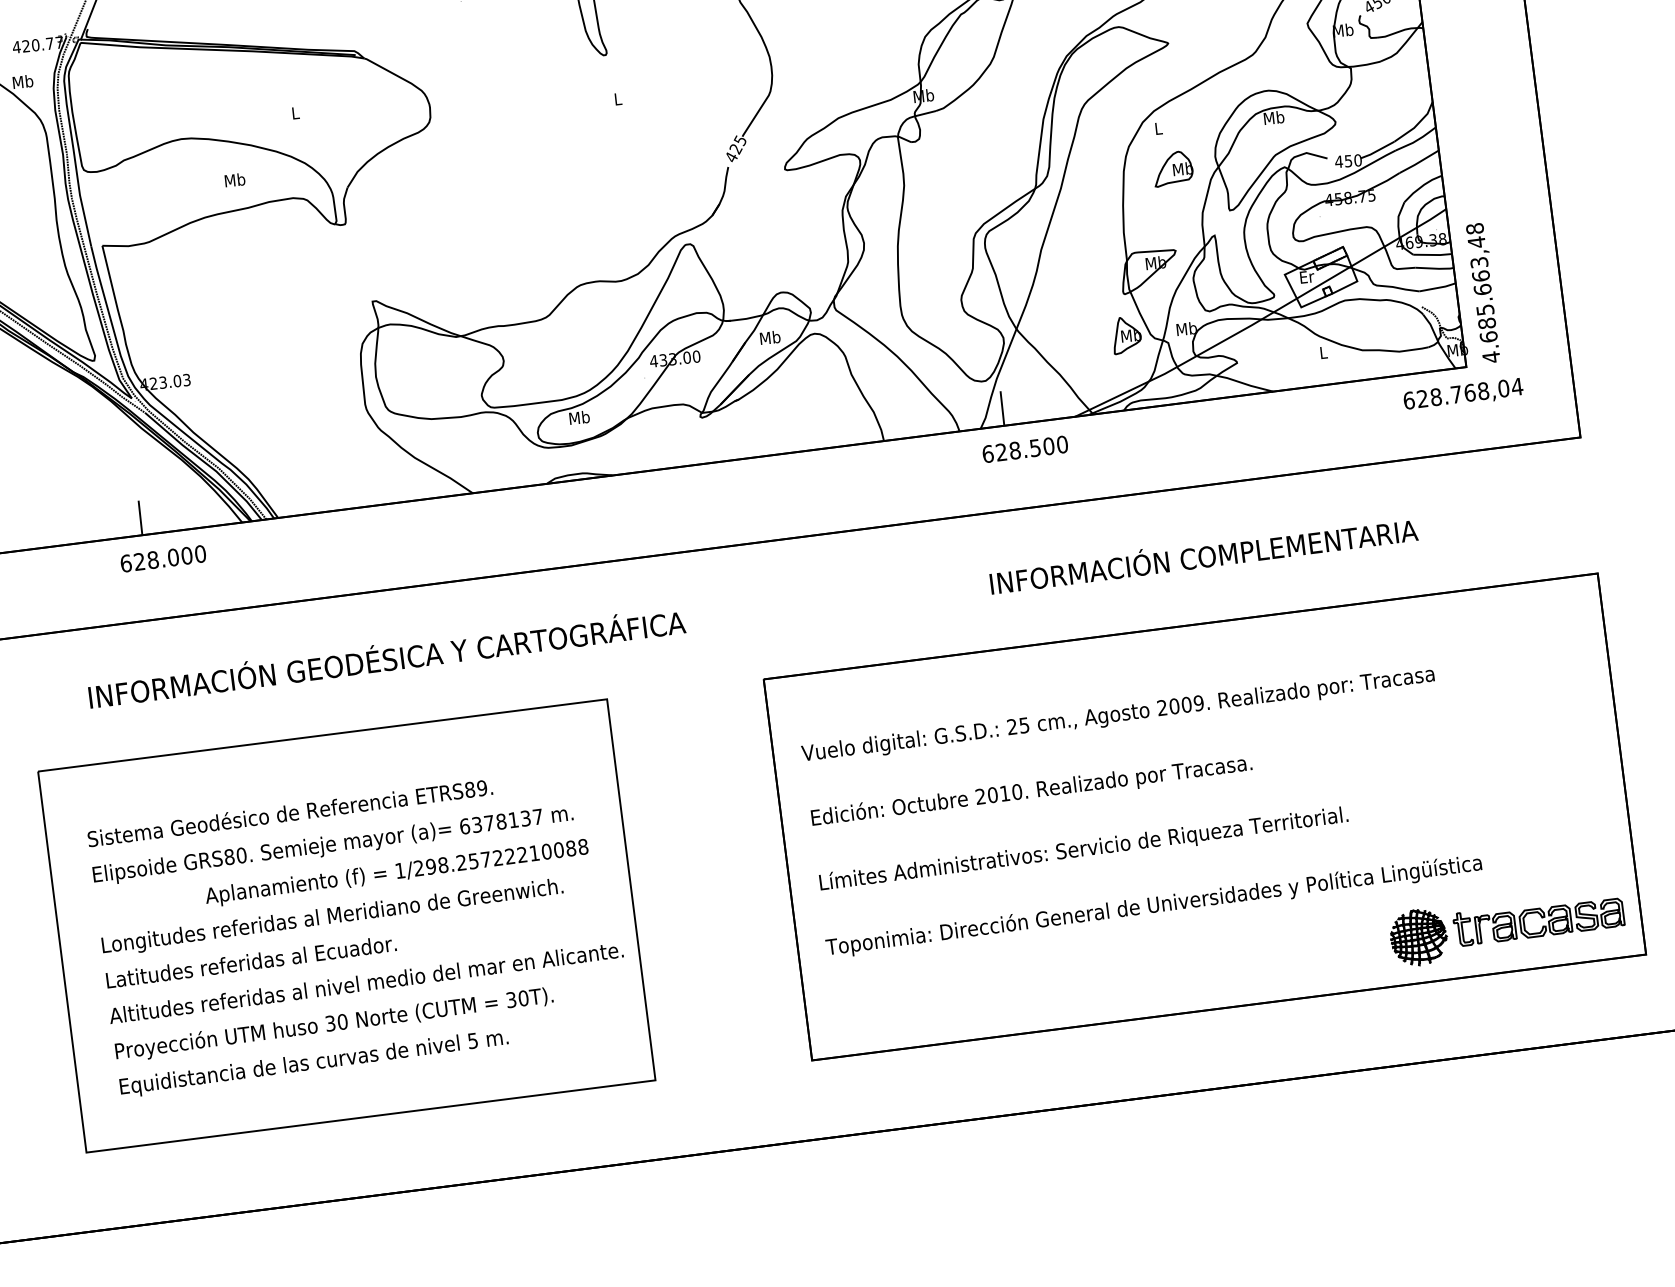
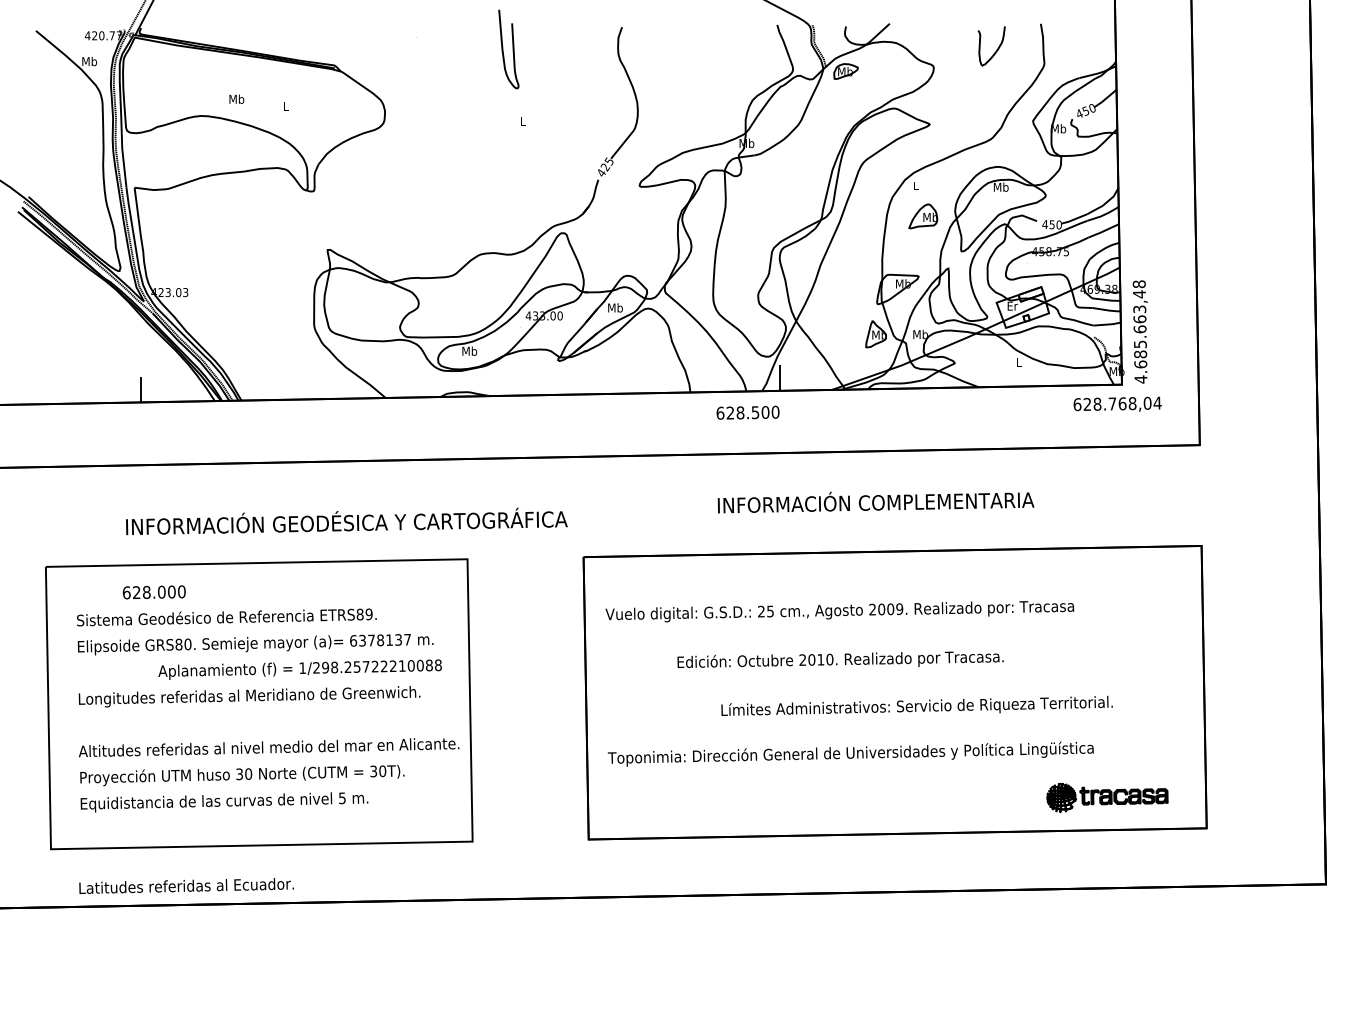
text: (234, 179) -> (236, 98), moved
text: (1024, 449) -> (747, 412), moved
text: (1203, 556) -> (875, 502), moved
text: (163, 559) -> (154, 592), moved
text: (386, 657) -> (346, 521), moved
text: (1031, 790) -> (840, 659), moved
text: (1082, 847) -> (916, 705), moved
part: (1507, 927) -> (1107, 797), size x0.7
text: (251, 961) -> (186, 885), moved

